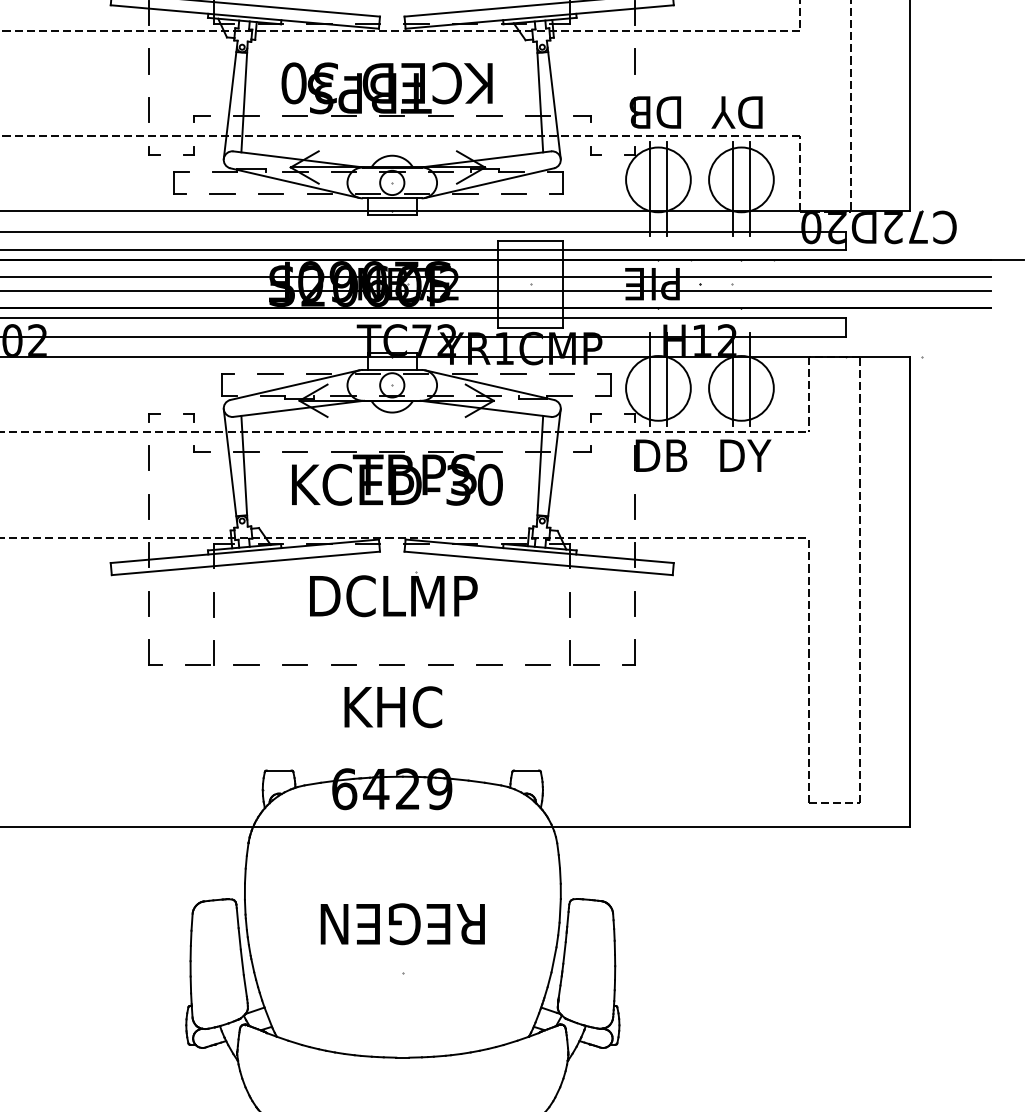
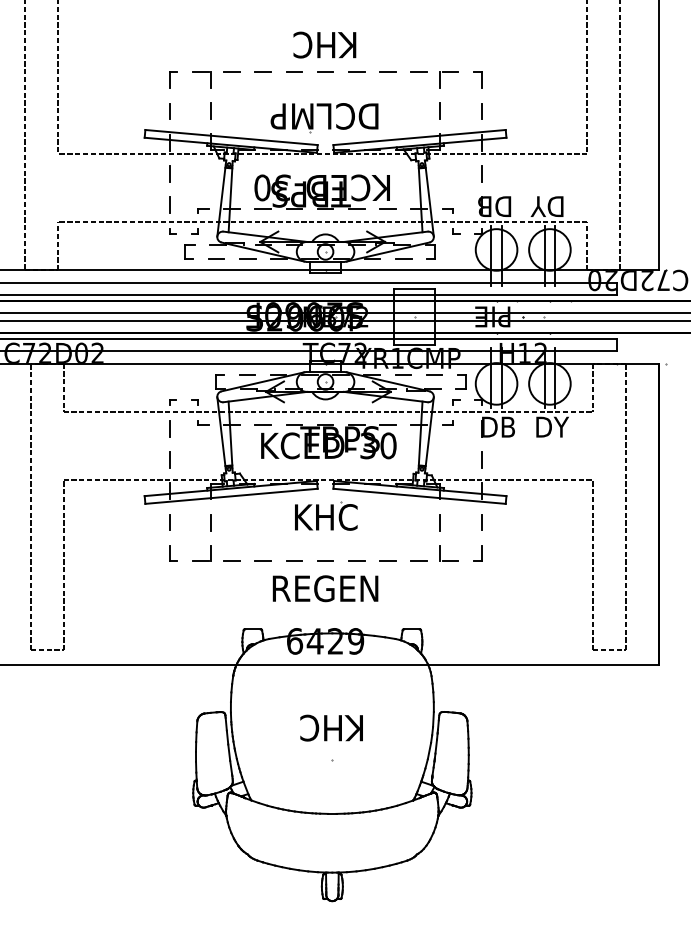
text: (393, 596) -> (326, 517), DCLMP -> KHC
text: (392, 706) -> (325, 588), KHC -> REGEN
text: (403, 923) -> (332, 727), REGEN -> KHC

